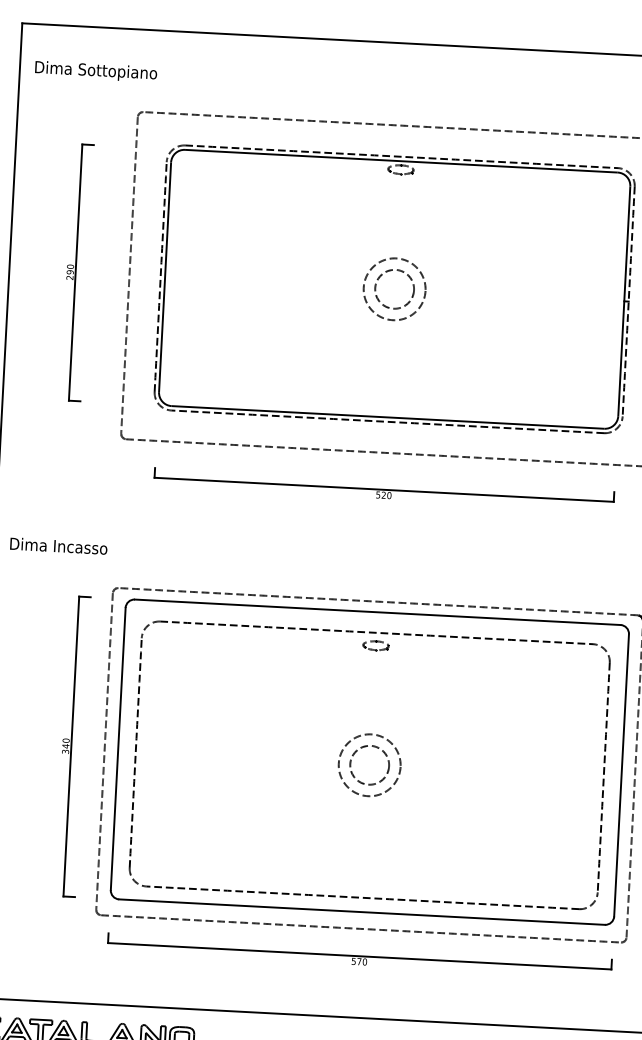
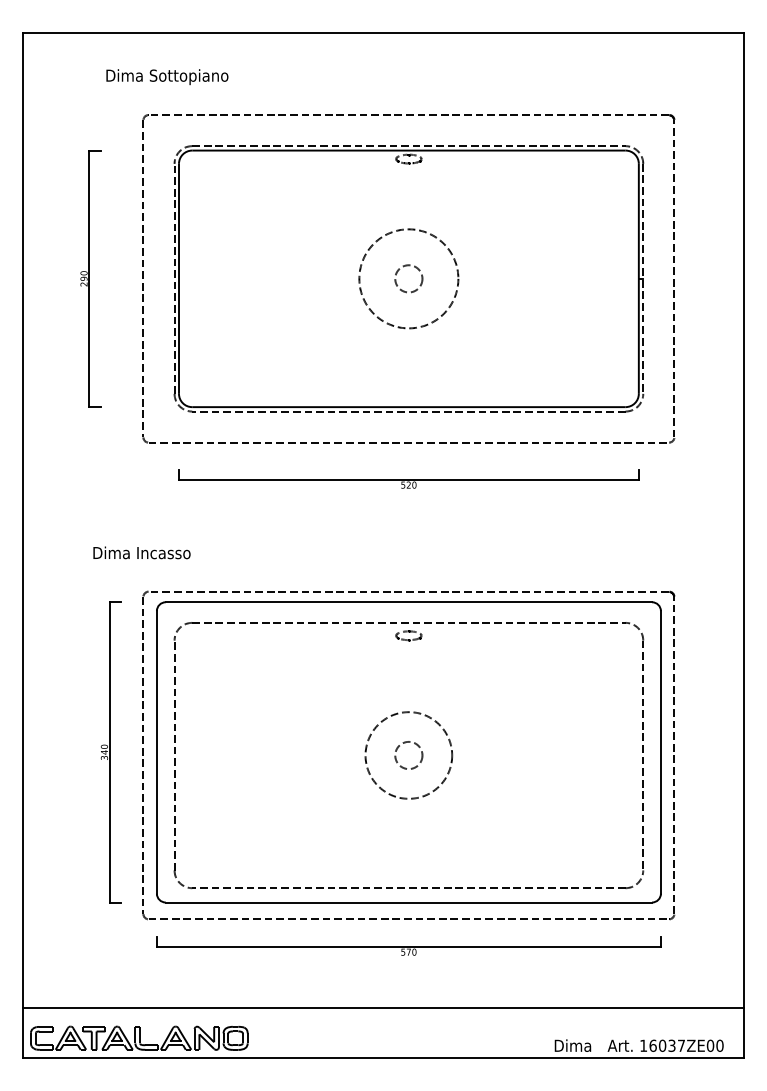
text: (96, 72) -> (167, 77), moved
circle: (394, 288) -> (408, 278), size x0.7
circle: (394, 288) -> (408, 278), size x1.6
text: (58, 545) -> (141, 552), moved
circle: (369, 765) -> (408, 755), size x0.7
circle: (369, 765) -> (408, 755), size x1.4

